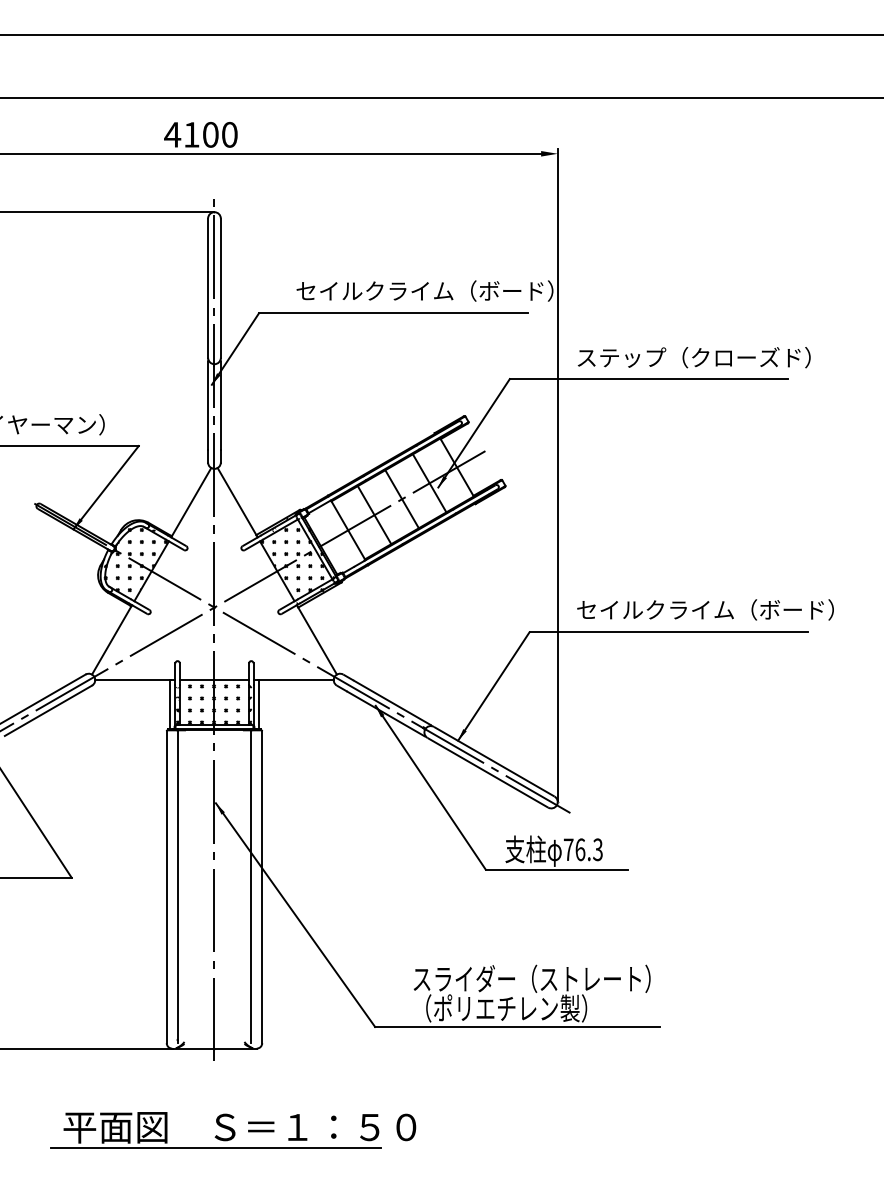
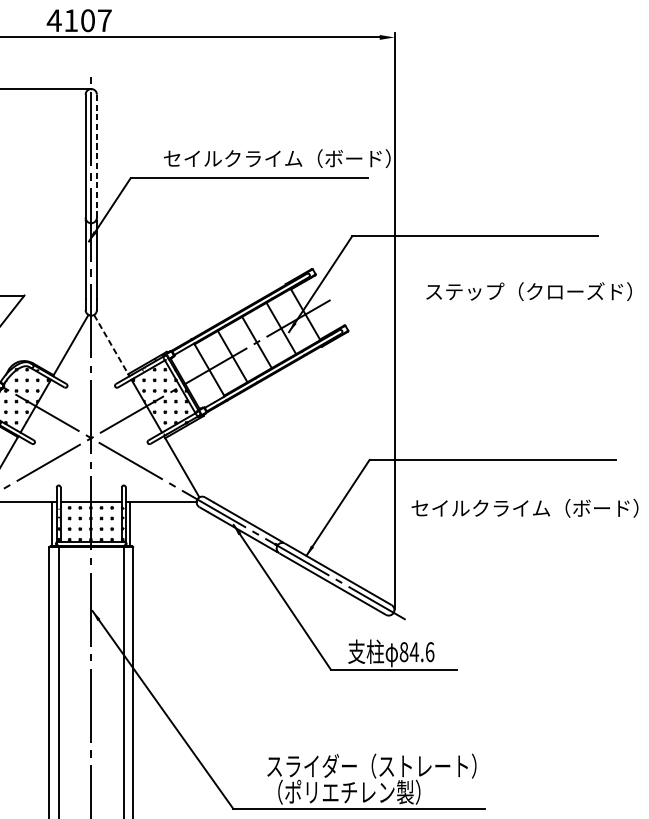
text: (229, 134) -> (104, 20), 4100 -> 4107
line: (220, 288) -> (96, 156), solid -> dashed
text: (693, 357) -> (528, 291), moved
line: (237, 501) -> (111, 344), solid -> dashed
text: (705, 609) -> (524, 507), moved
text: (582, 849) -> (416, 651), 76.3 -> 84.6

